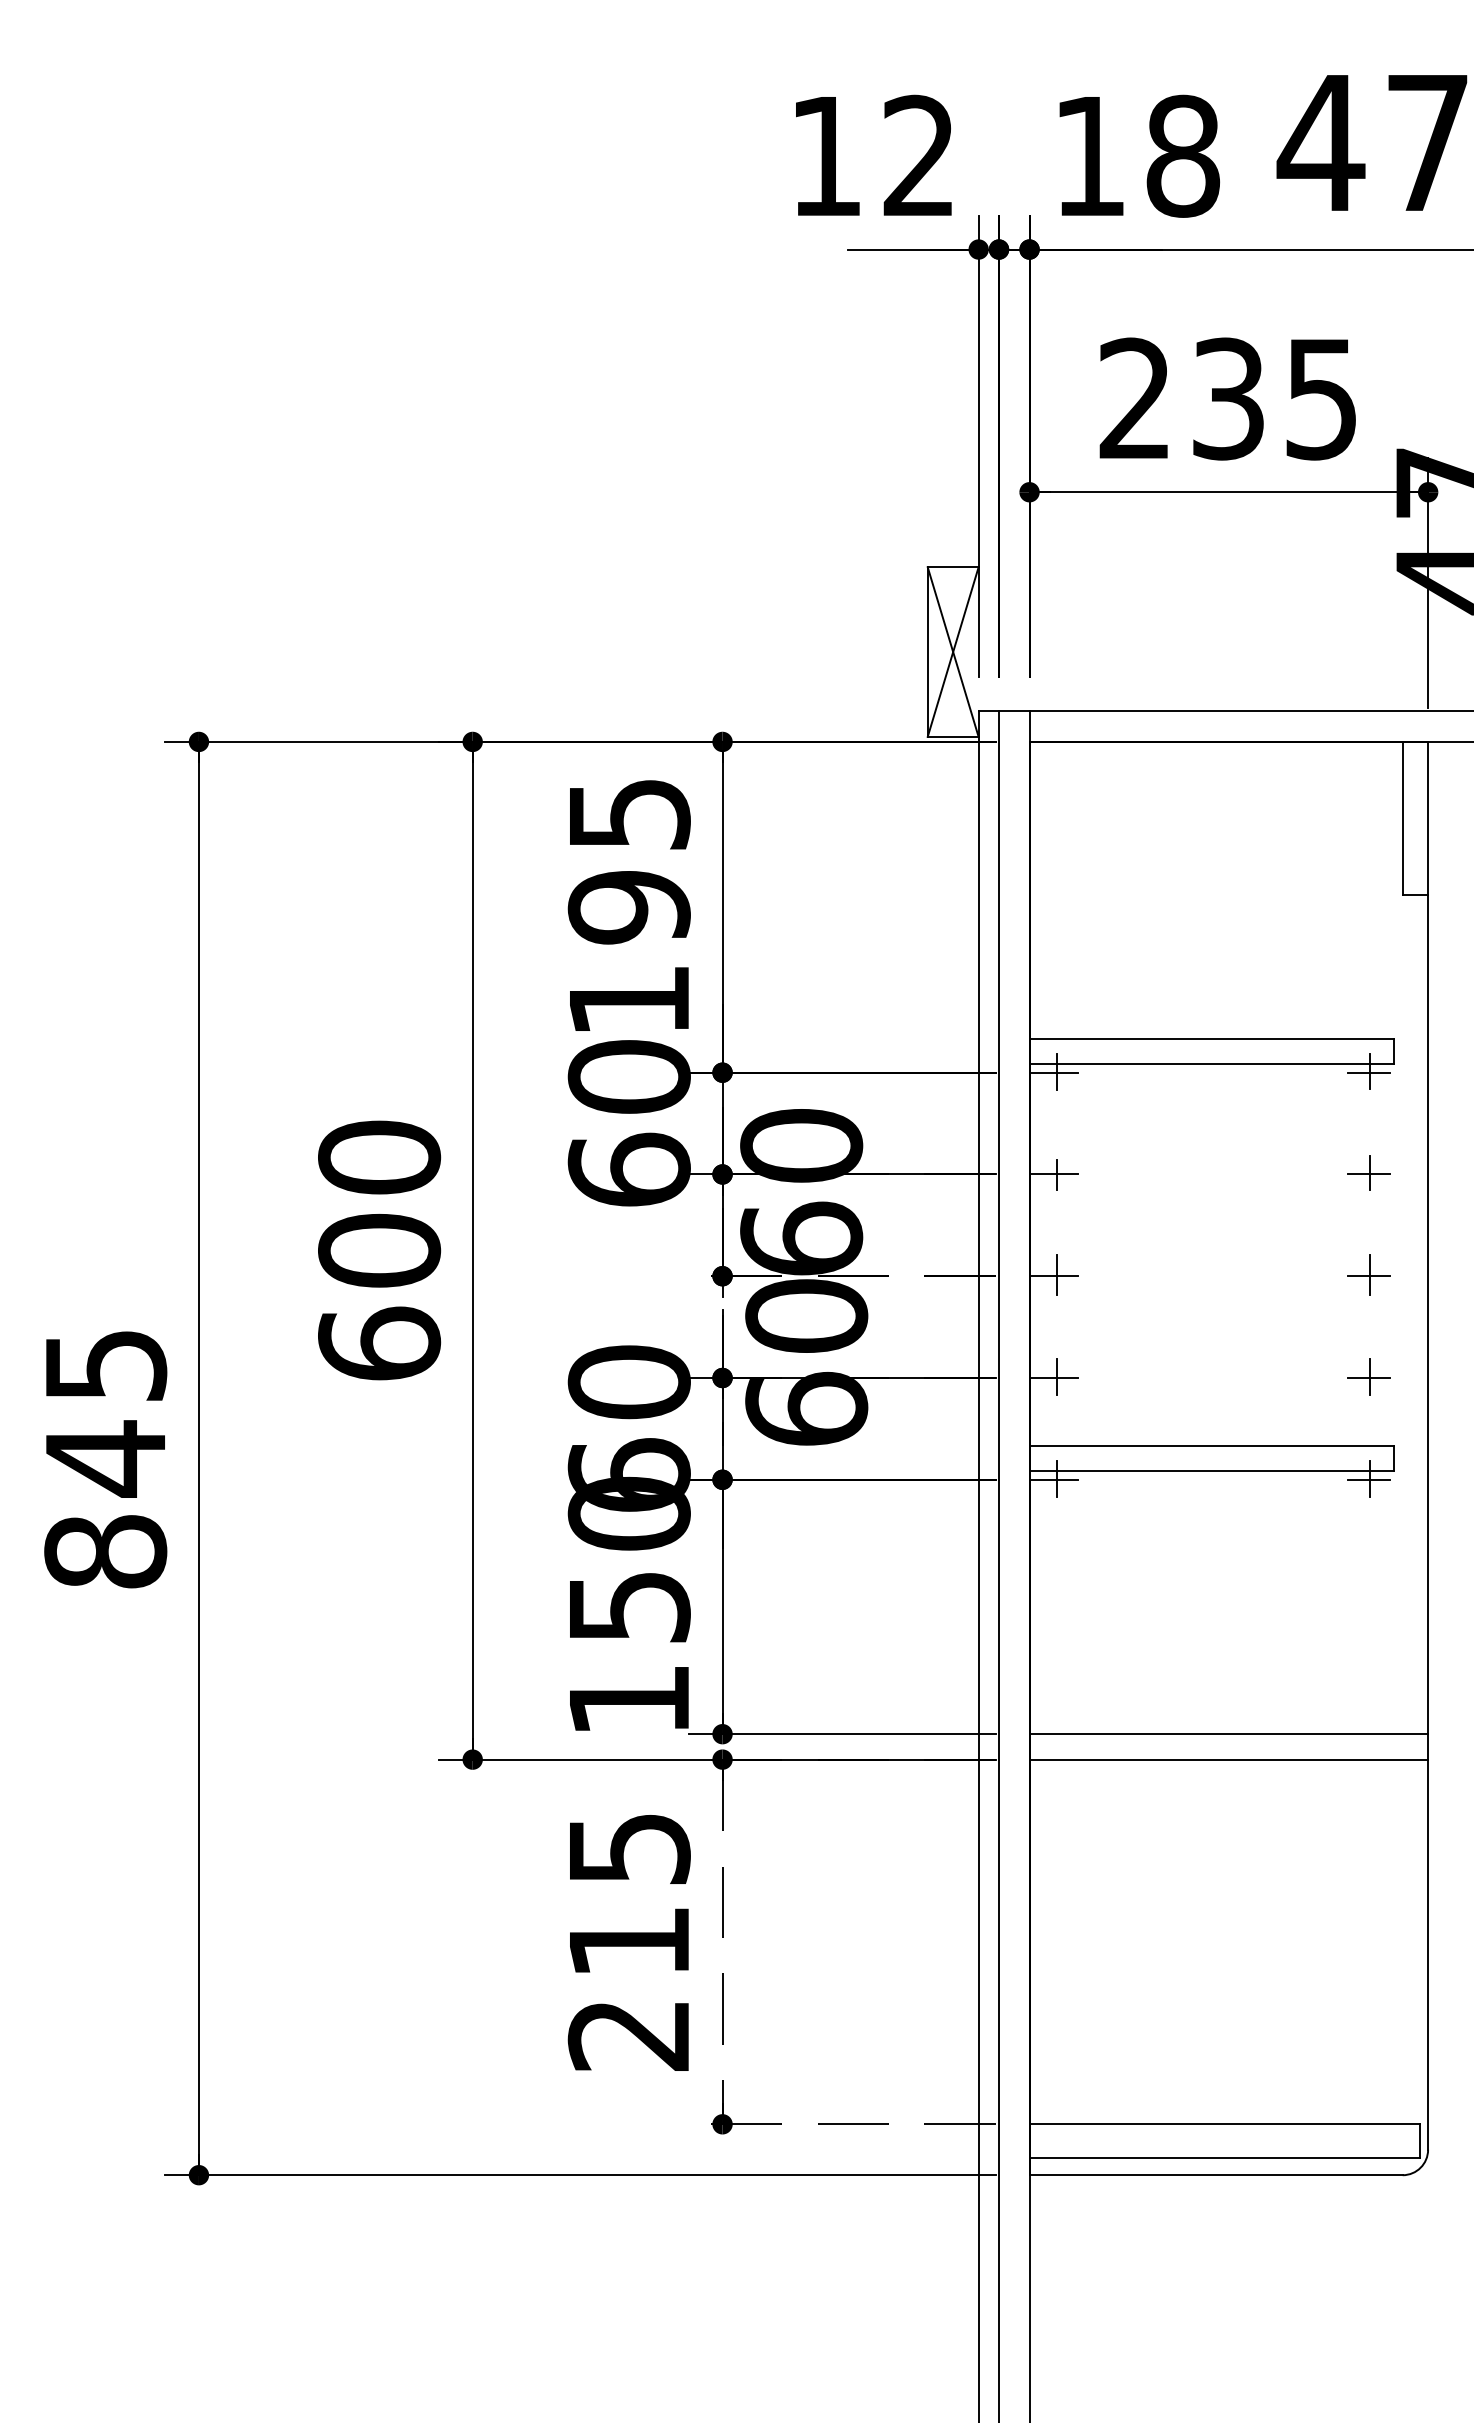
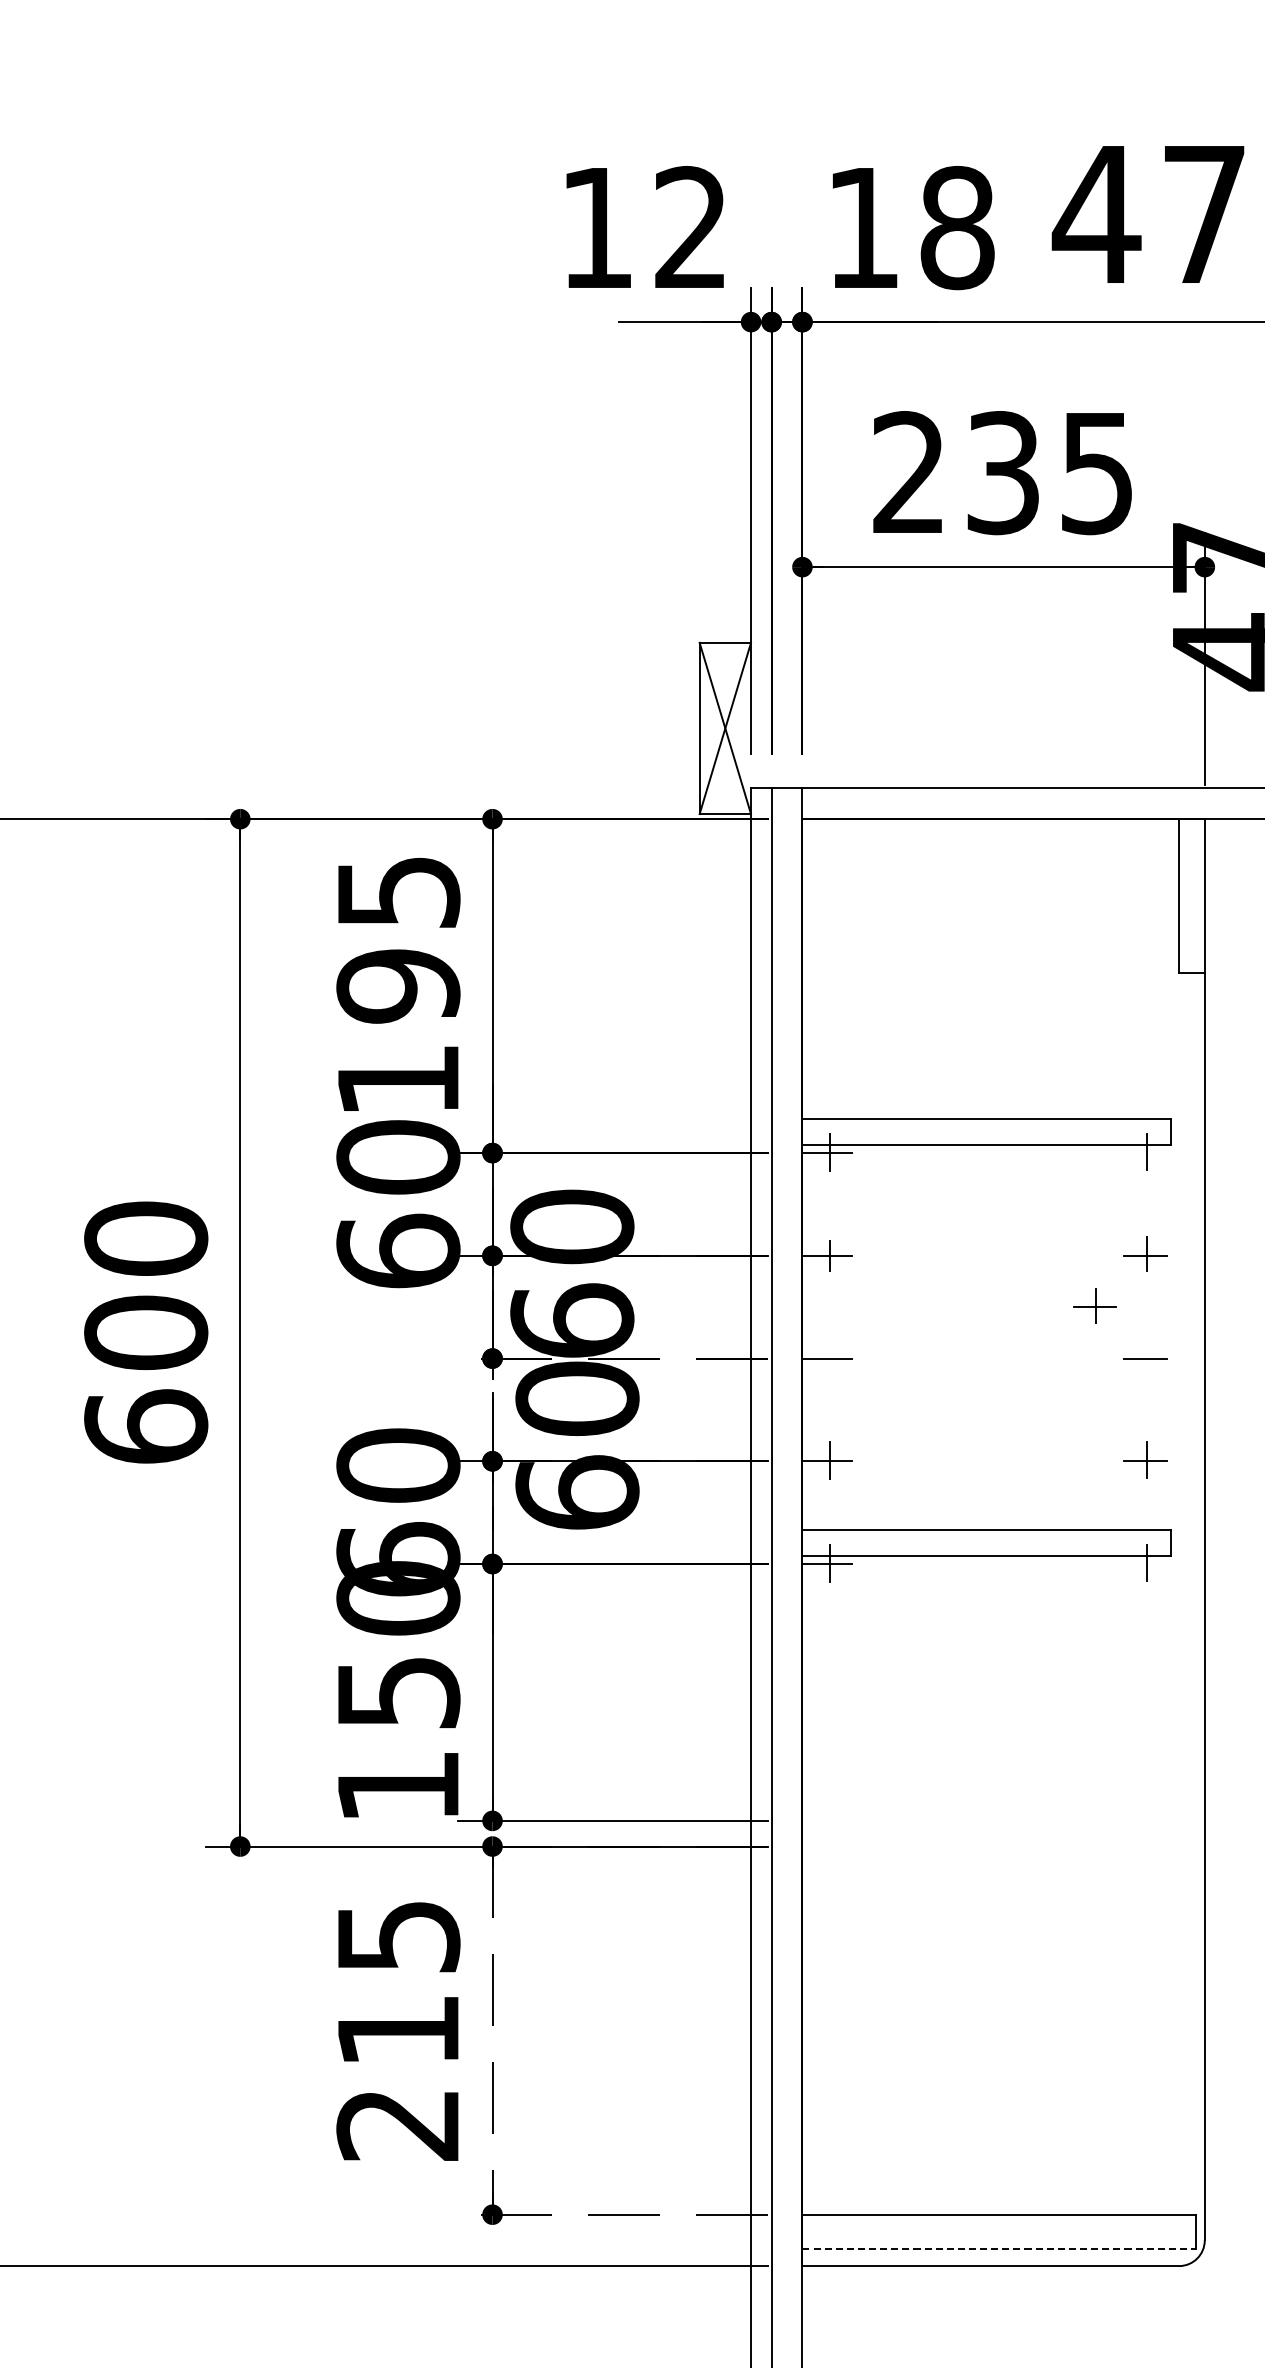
line: (1369, 1072) -> (1145, 1152), removed
part: (1318, 1223) -> (1094, 1305), added
line: (1056, 1274) -> (829, 1356), removed
line: (1370, 1274) -> (1146, 1356), removed
line: (1369, 1479) -> (1145, 1563), removed
line: (1228, 1734) -> (1003, 1821), removed
line: (1228, 1759) -> (1003, 1846), removed
line: (1225, 2158) -> (1000, 2249), solid -> dashed

